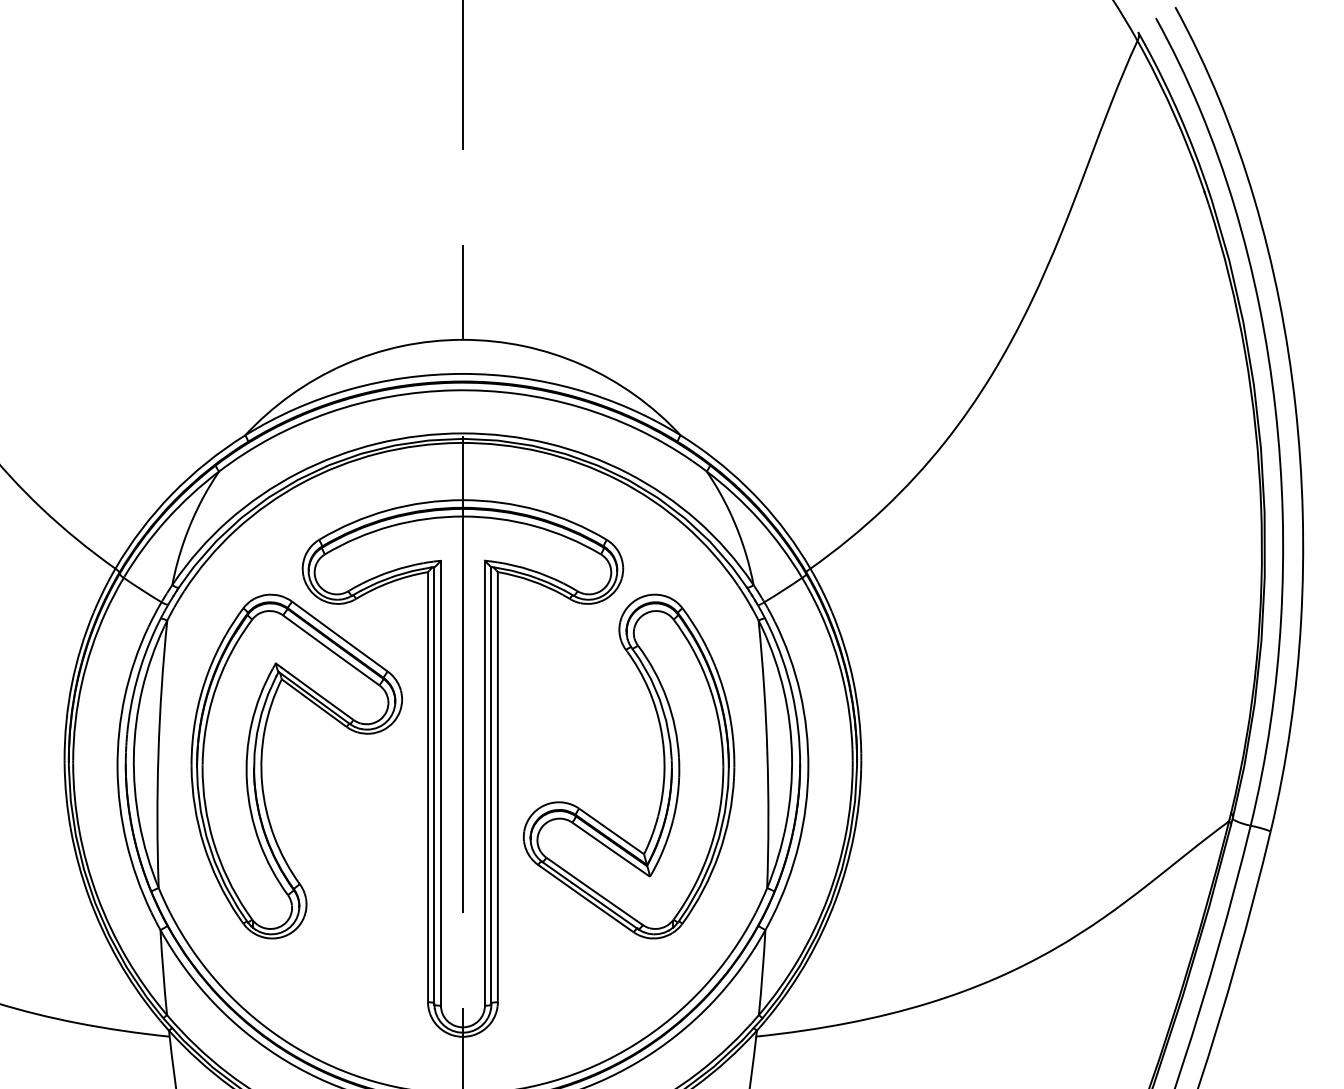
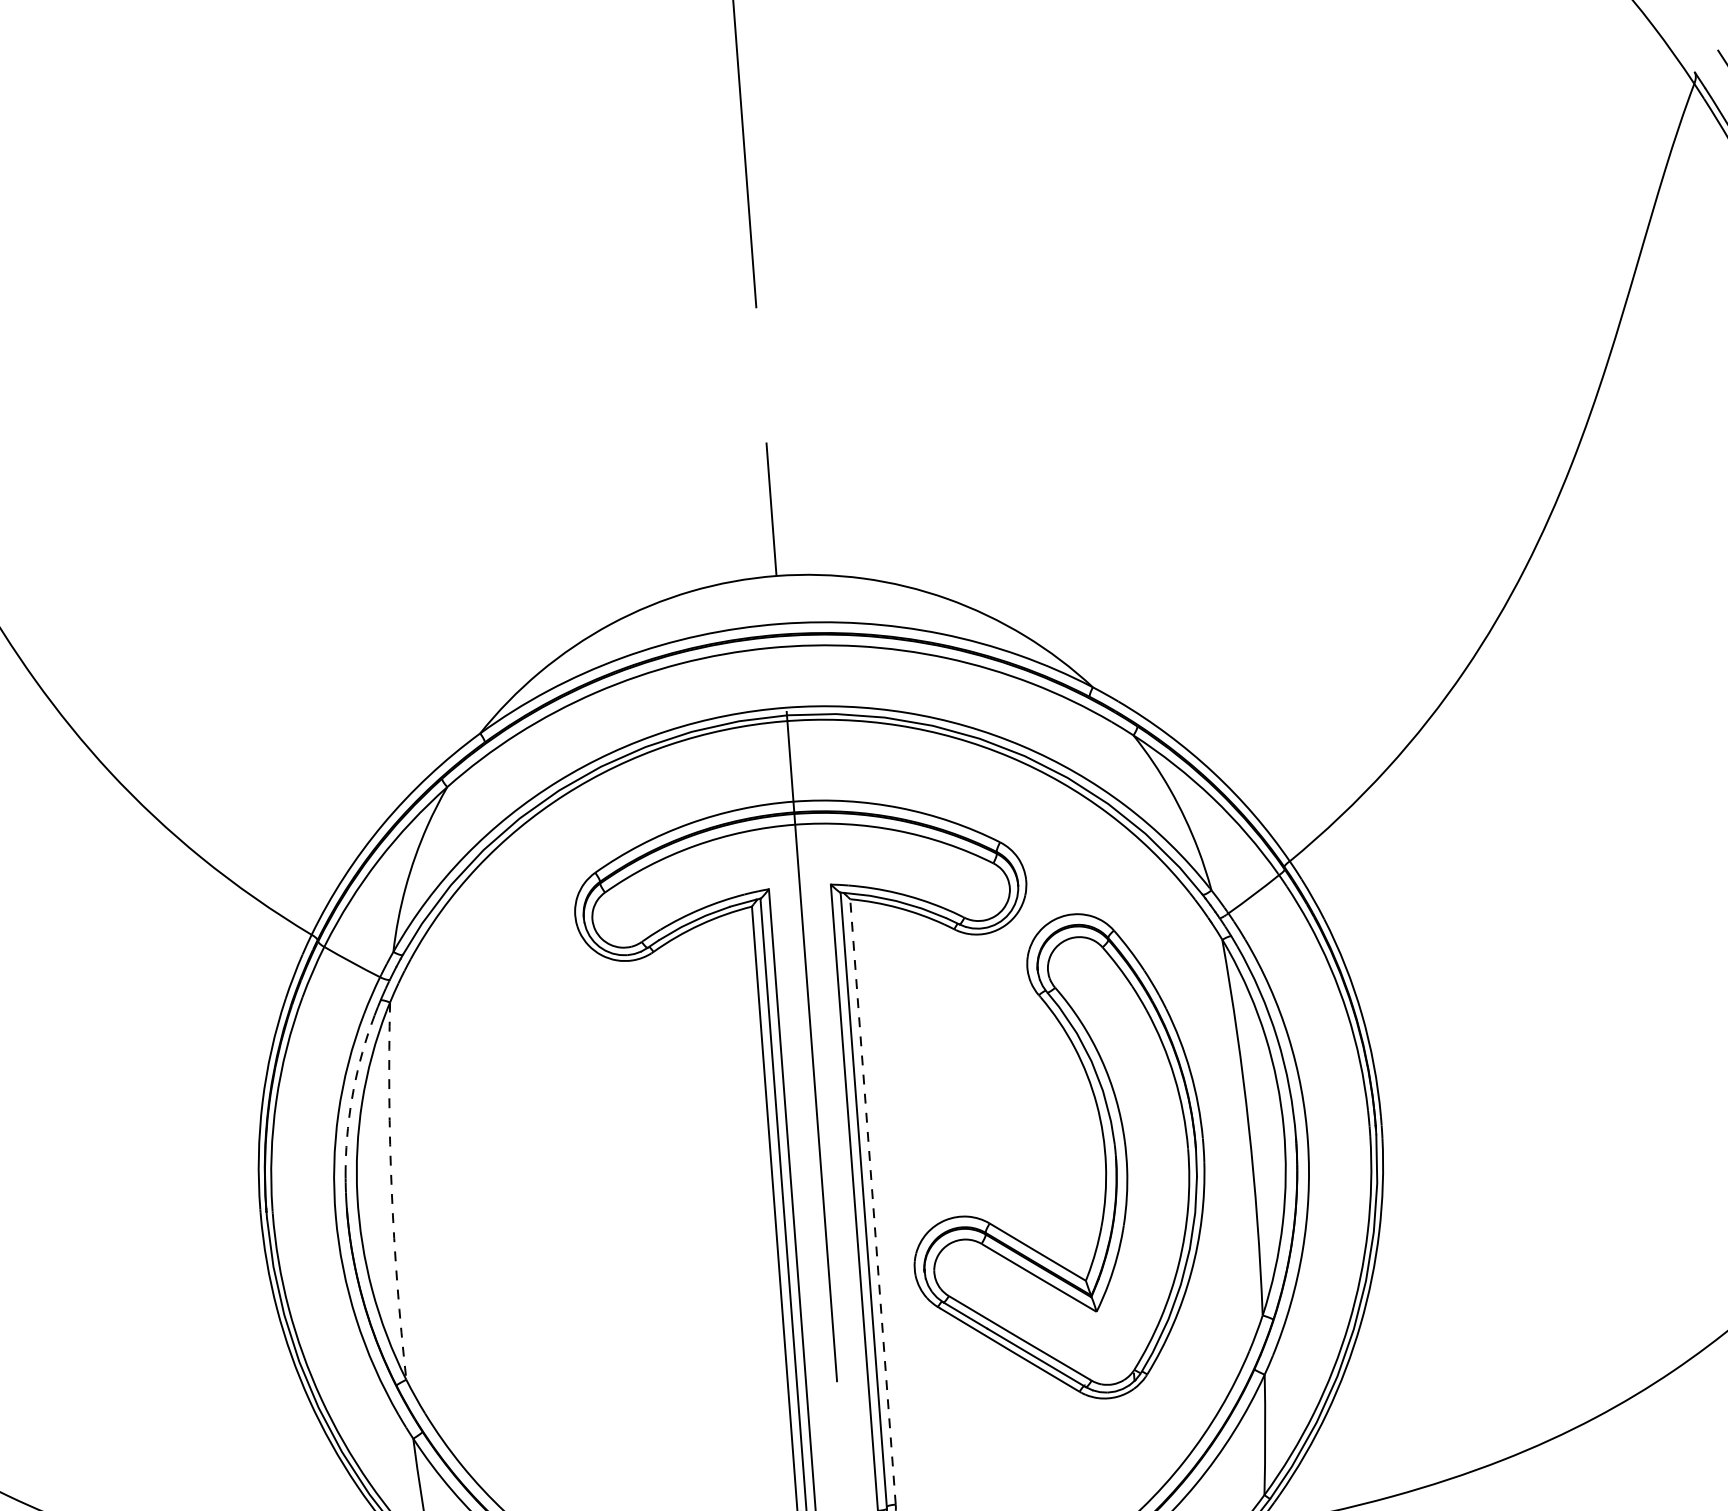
arc: (136, 680) -> (353, 1089), solid -> dashed
arc: (158, 754) -> (391, 1191), solid -> dashed
part: (262, 766) -> (539, 1197), removed
line: (497, 786) -> (872, 1200), solid -> dashed

